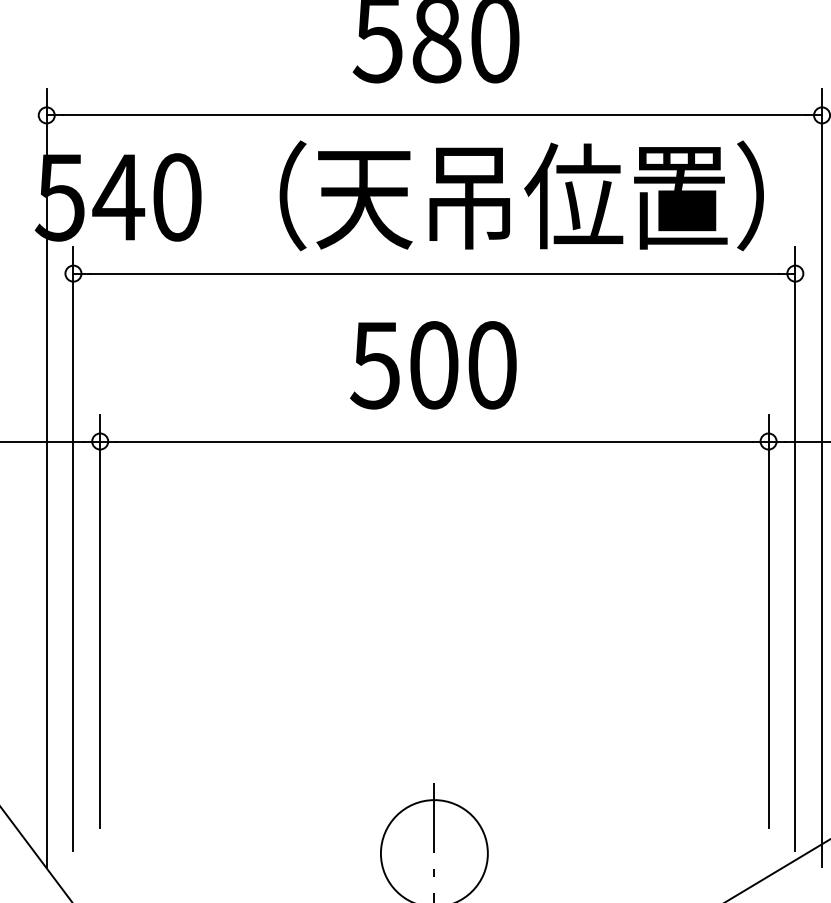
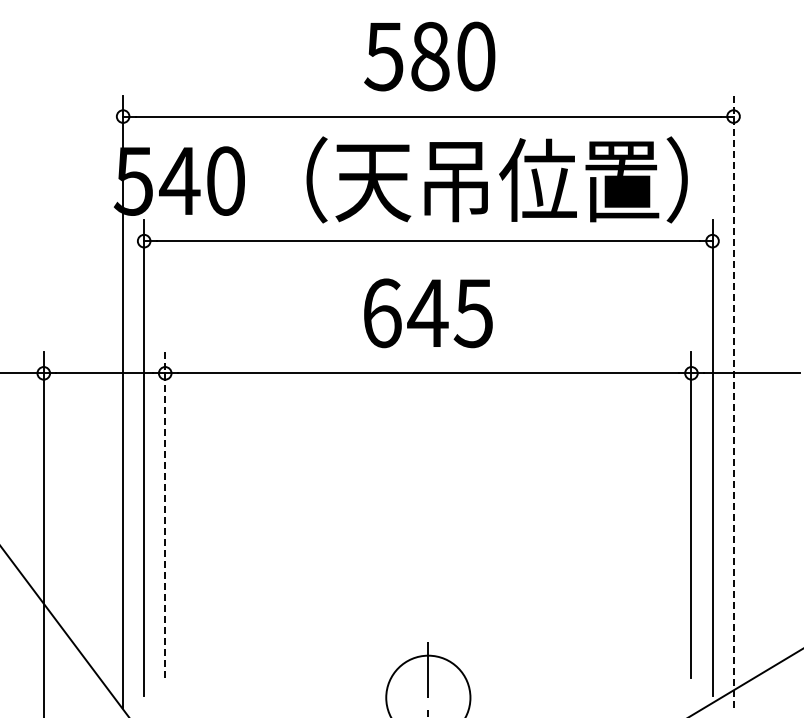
text: (433, 365) -> (427, 313), 500 -> 645
line: (821, 477) -> (733, 401), solid -> dashed
line: (100, 622) -> (165, 515), solid -> dashed

